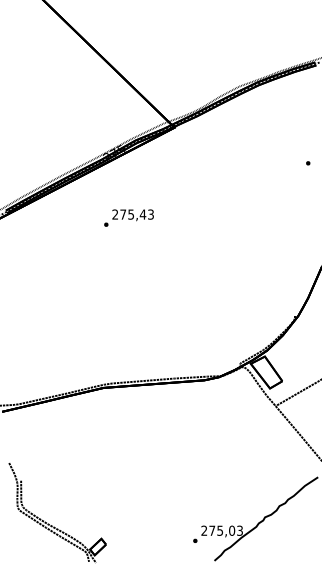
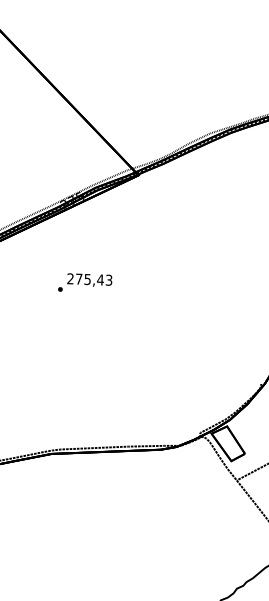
text: (128, 217) -> (84, 282), moved

